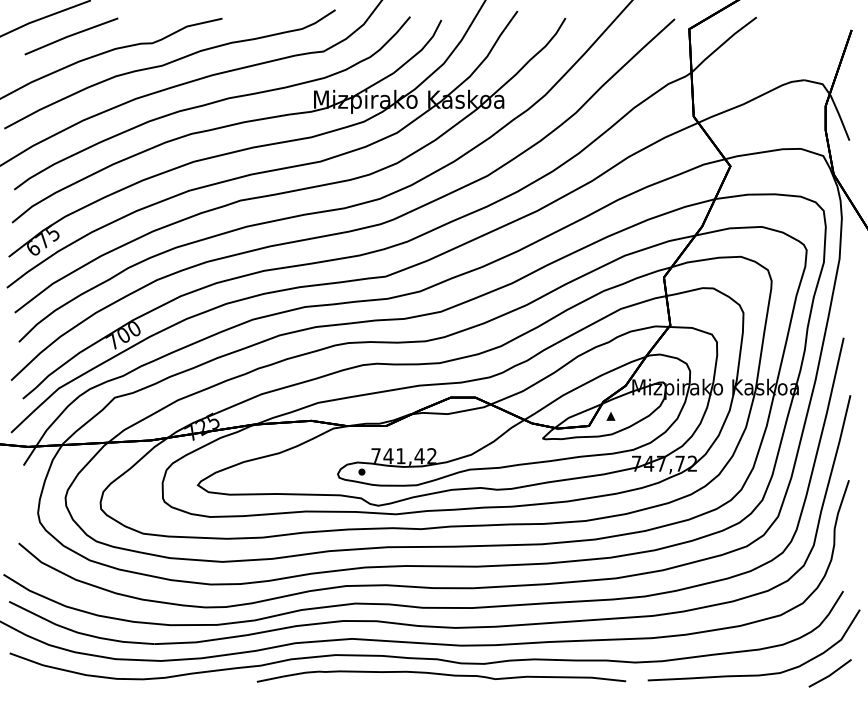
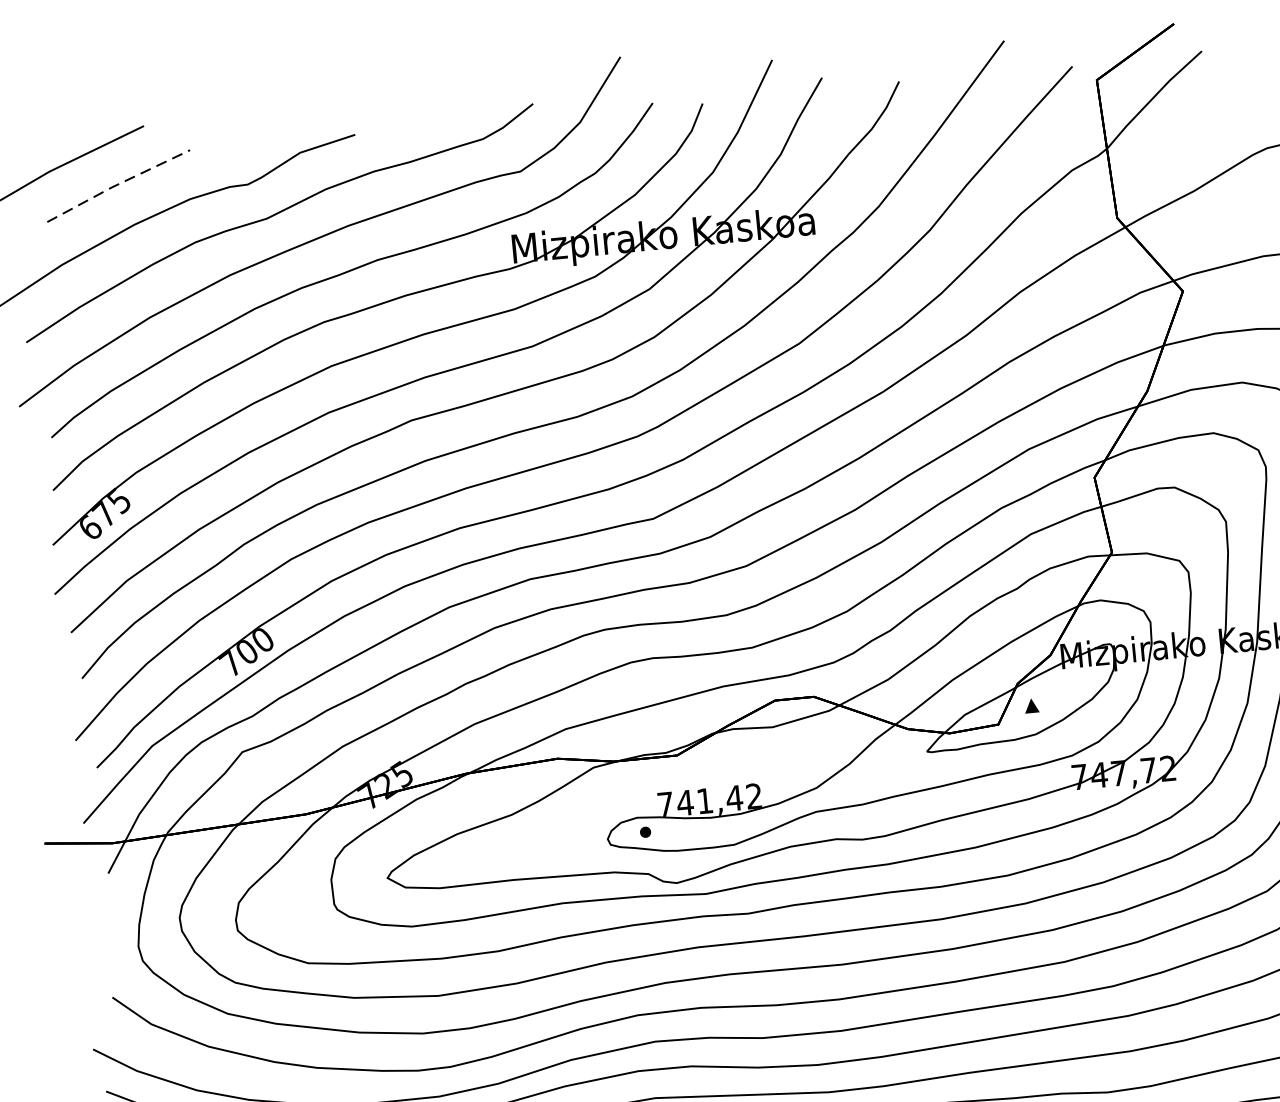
line: (70, 35) -> (116, 184), solid -> dashed

